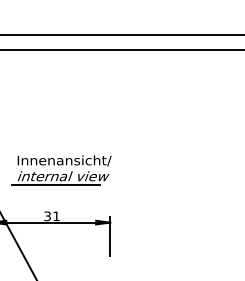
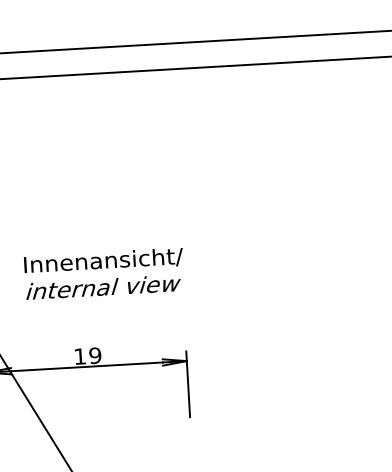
line: (56, 184) -> (92, 301), removed
text: (51, 216) -> (86, 356), 31 -> 19

